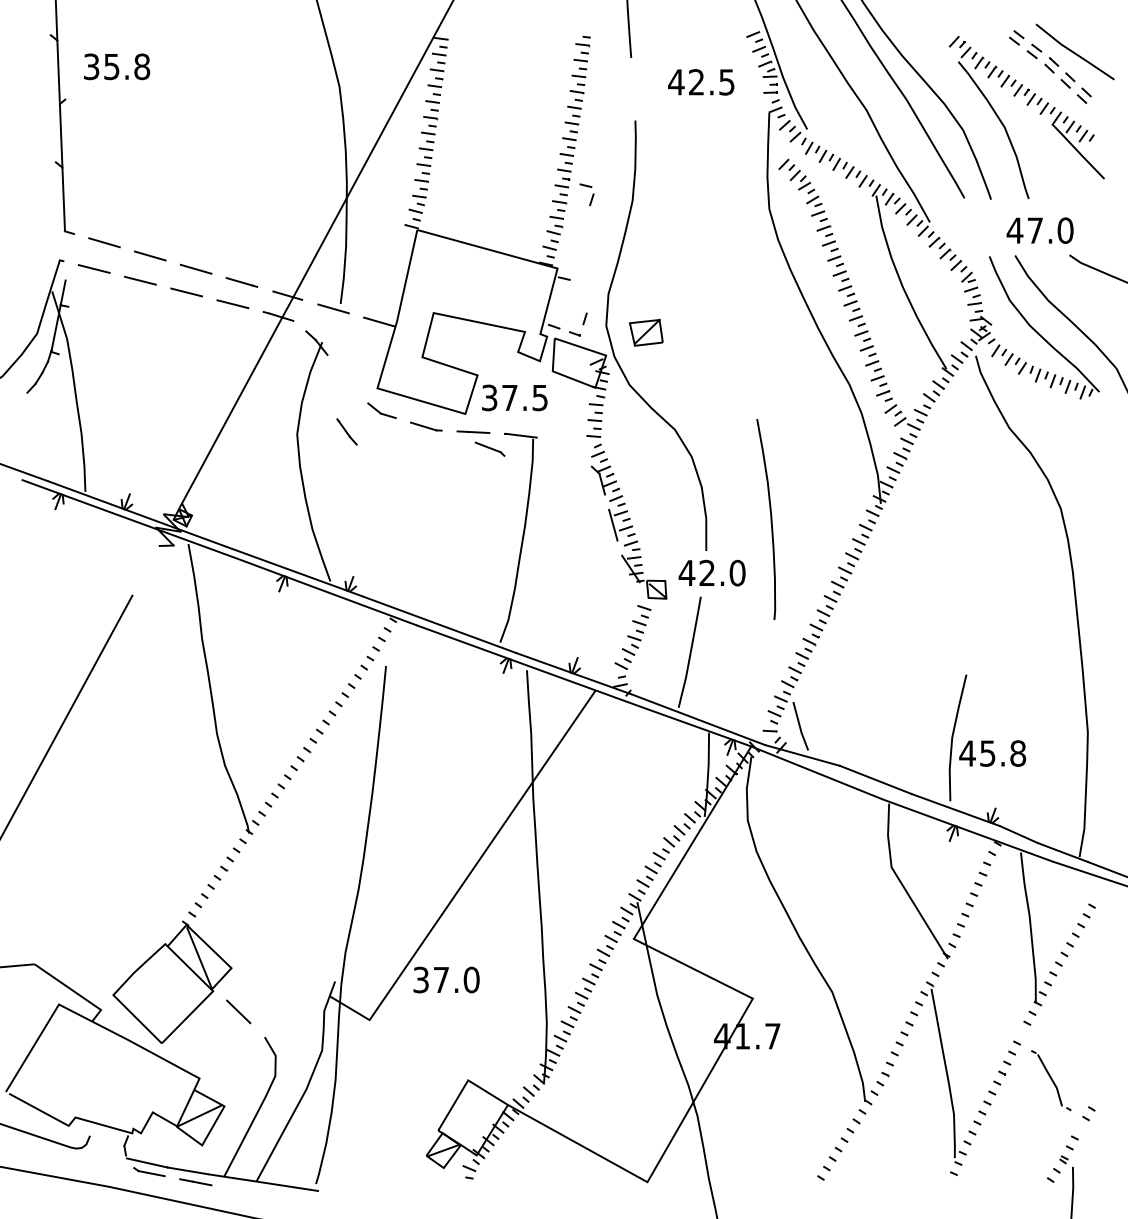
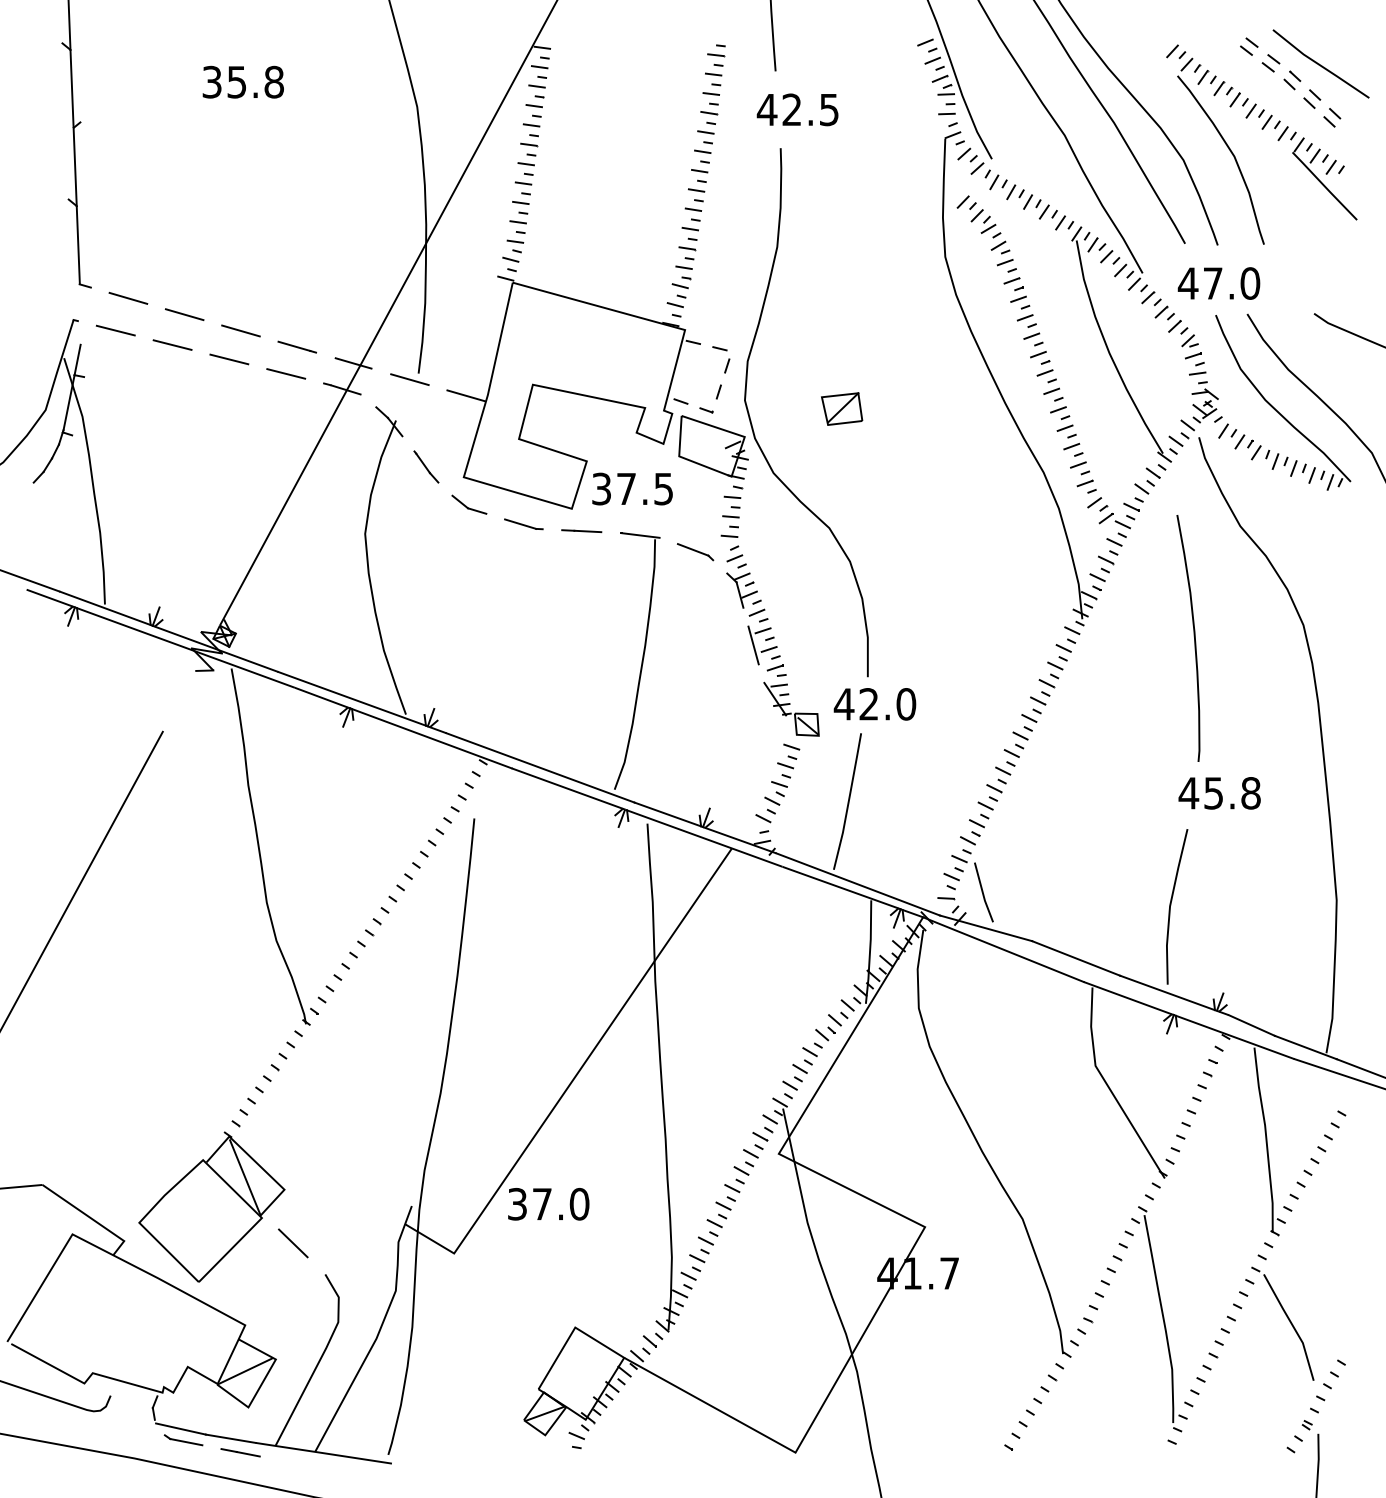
text: (117, 66) -> (243, 81), moved
text: (701, 82) -> (798, 110), moved
part: (586, 194) -> (720, 359), moved
text: (1039, 230) -> (1218, 283), moved
part: (646, 332) -> (842, 408), moved
part: (346, 431) -> (425, 466), moved
part: (489, 448) -> (694, 551), moved
curve: (770, 519) -> (1193, 638), moved
text: (992, 753) -> (1219, 793), moved
part: (1051, 1080) -> (1291, 1327), size x1.67

